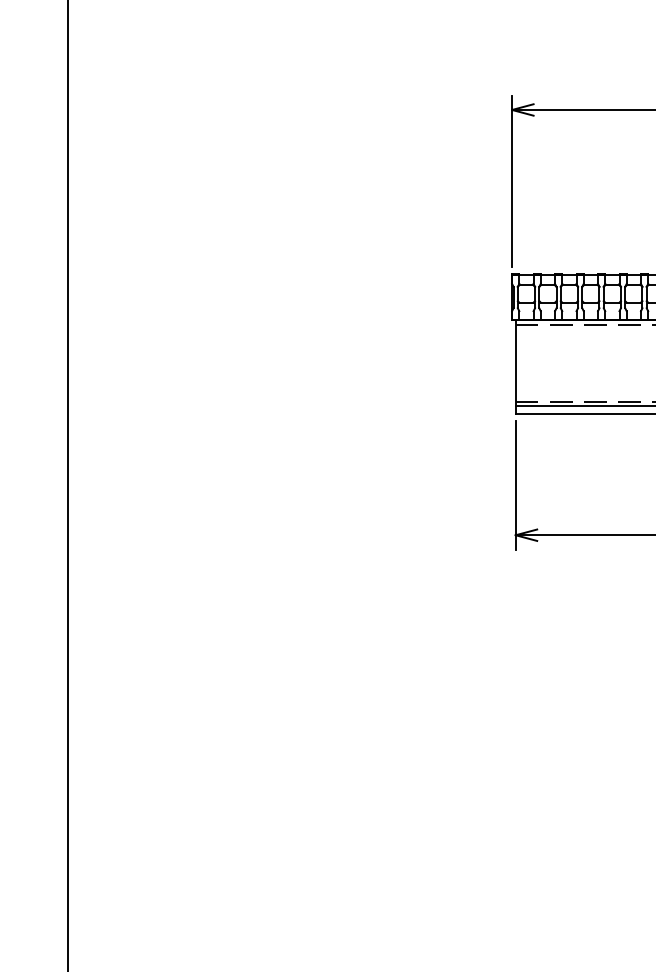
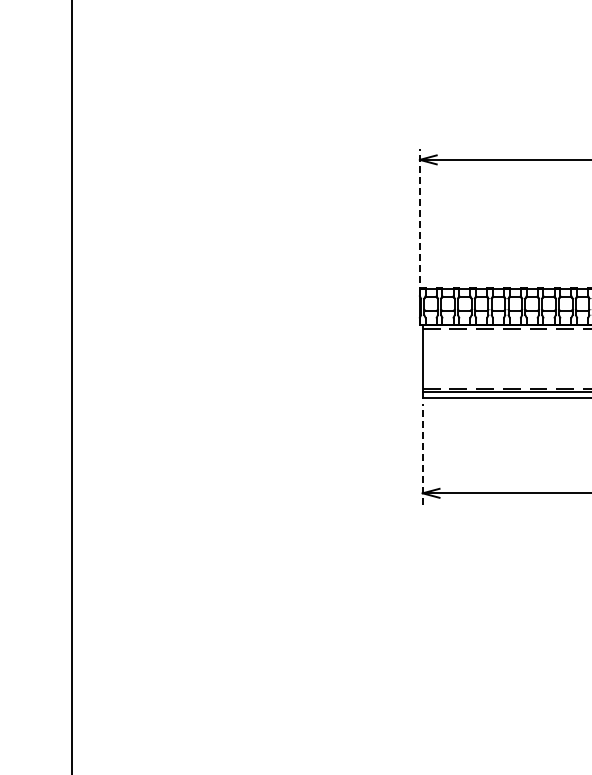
line: (511, 180) -> (419, 215), solid -> dashed
line: (515, 485) -> (422, 454), solid -> dashed

